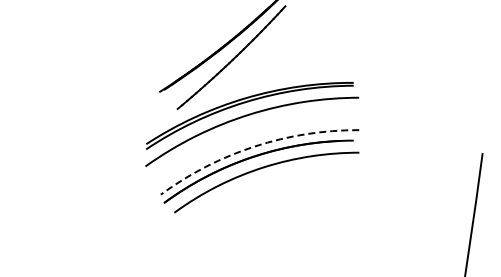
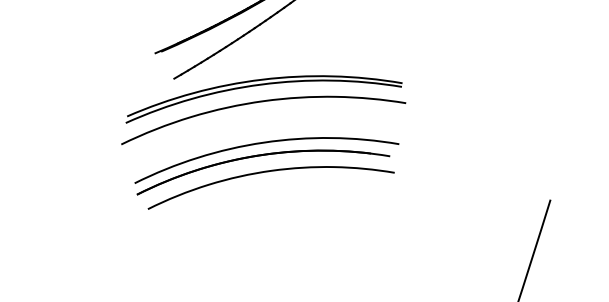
arc: (254, 146) -> (263, 142), dashed -> solid

